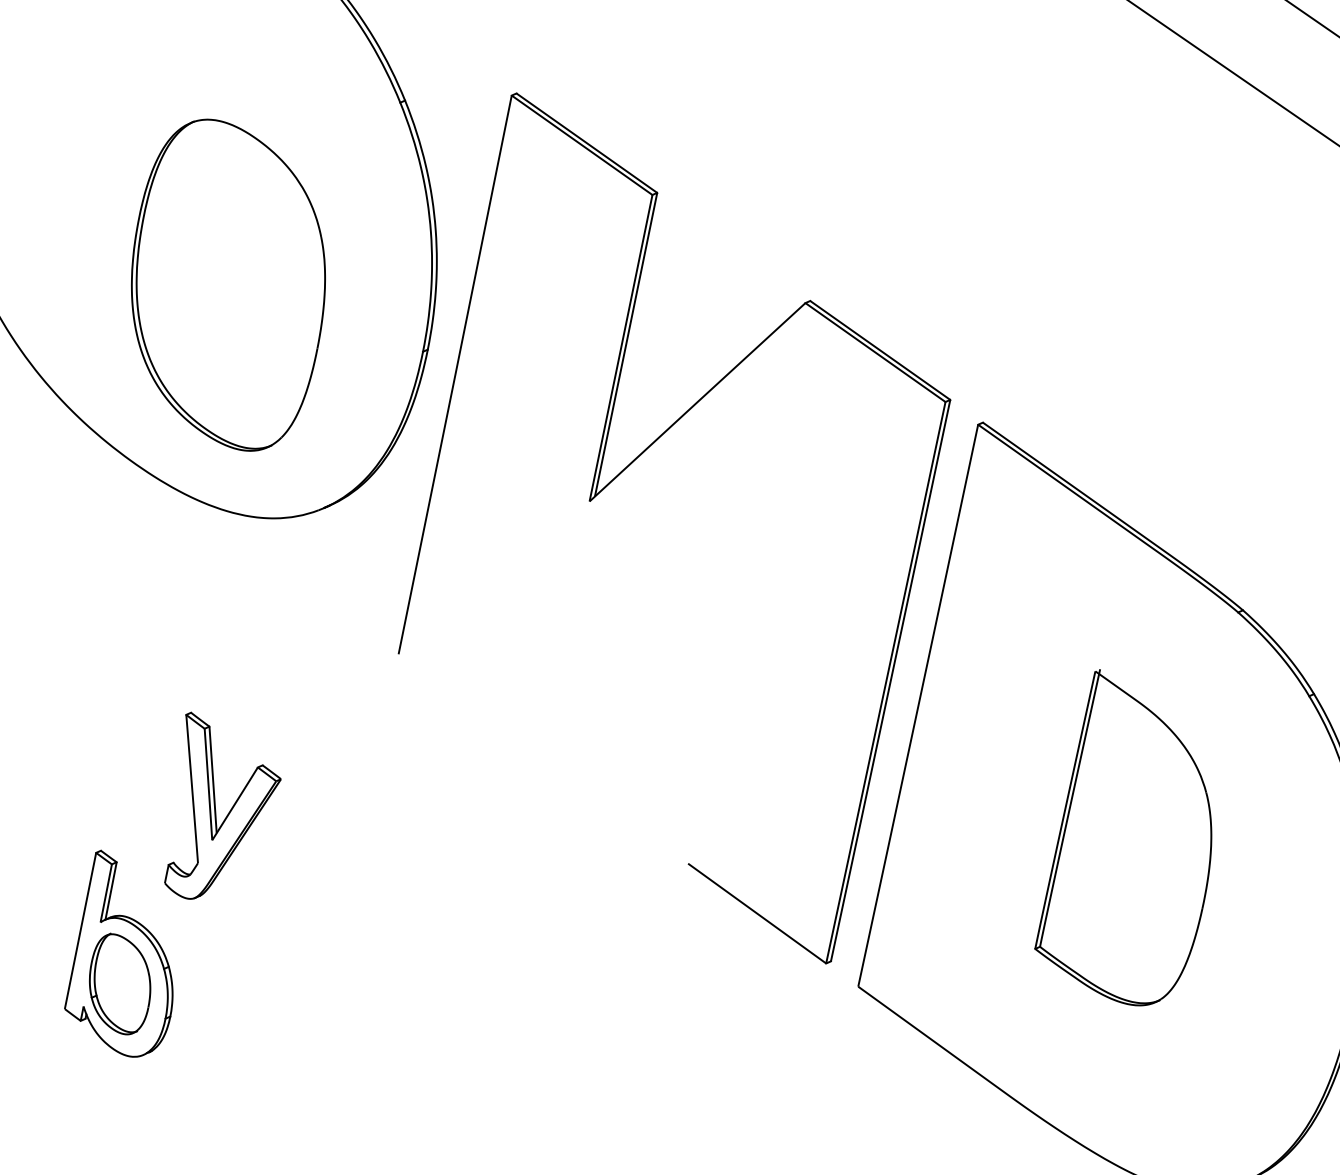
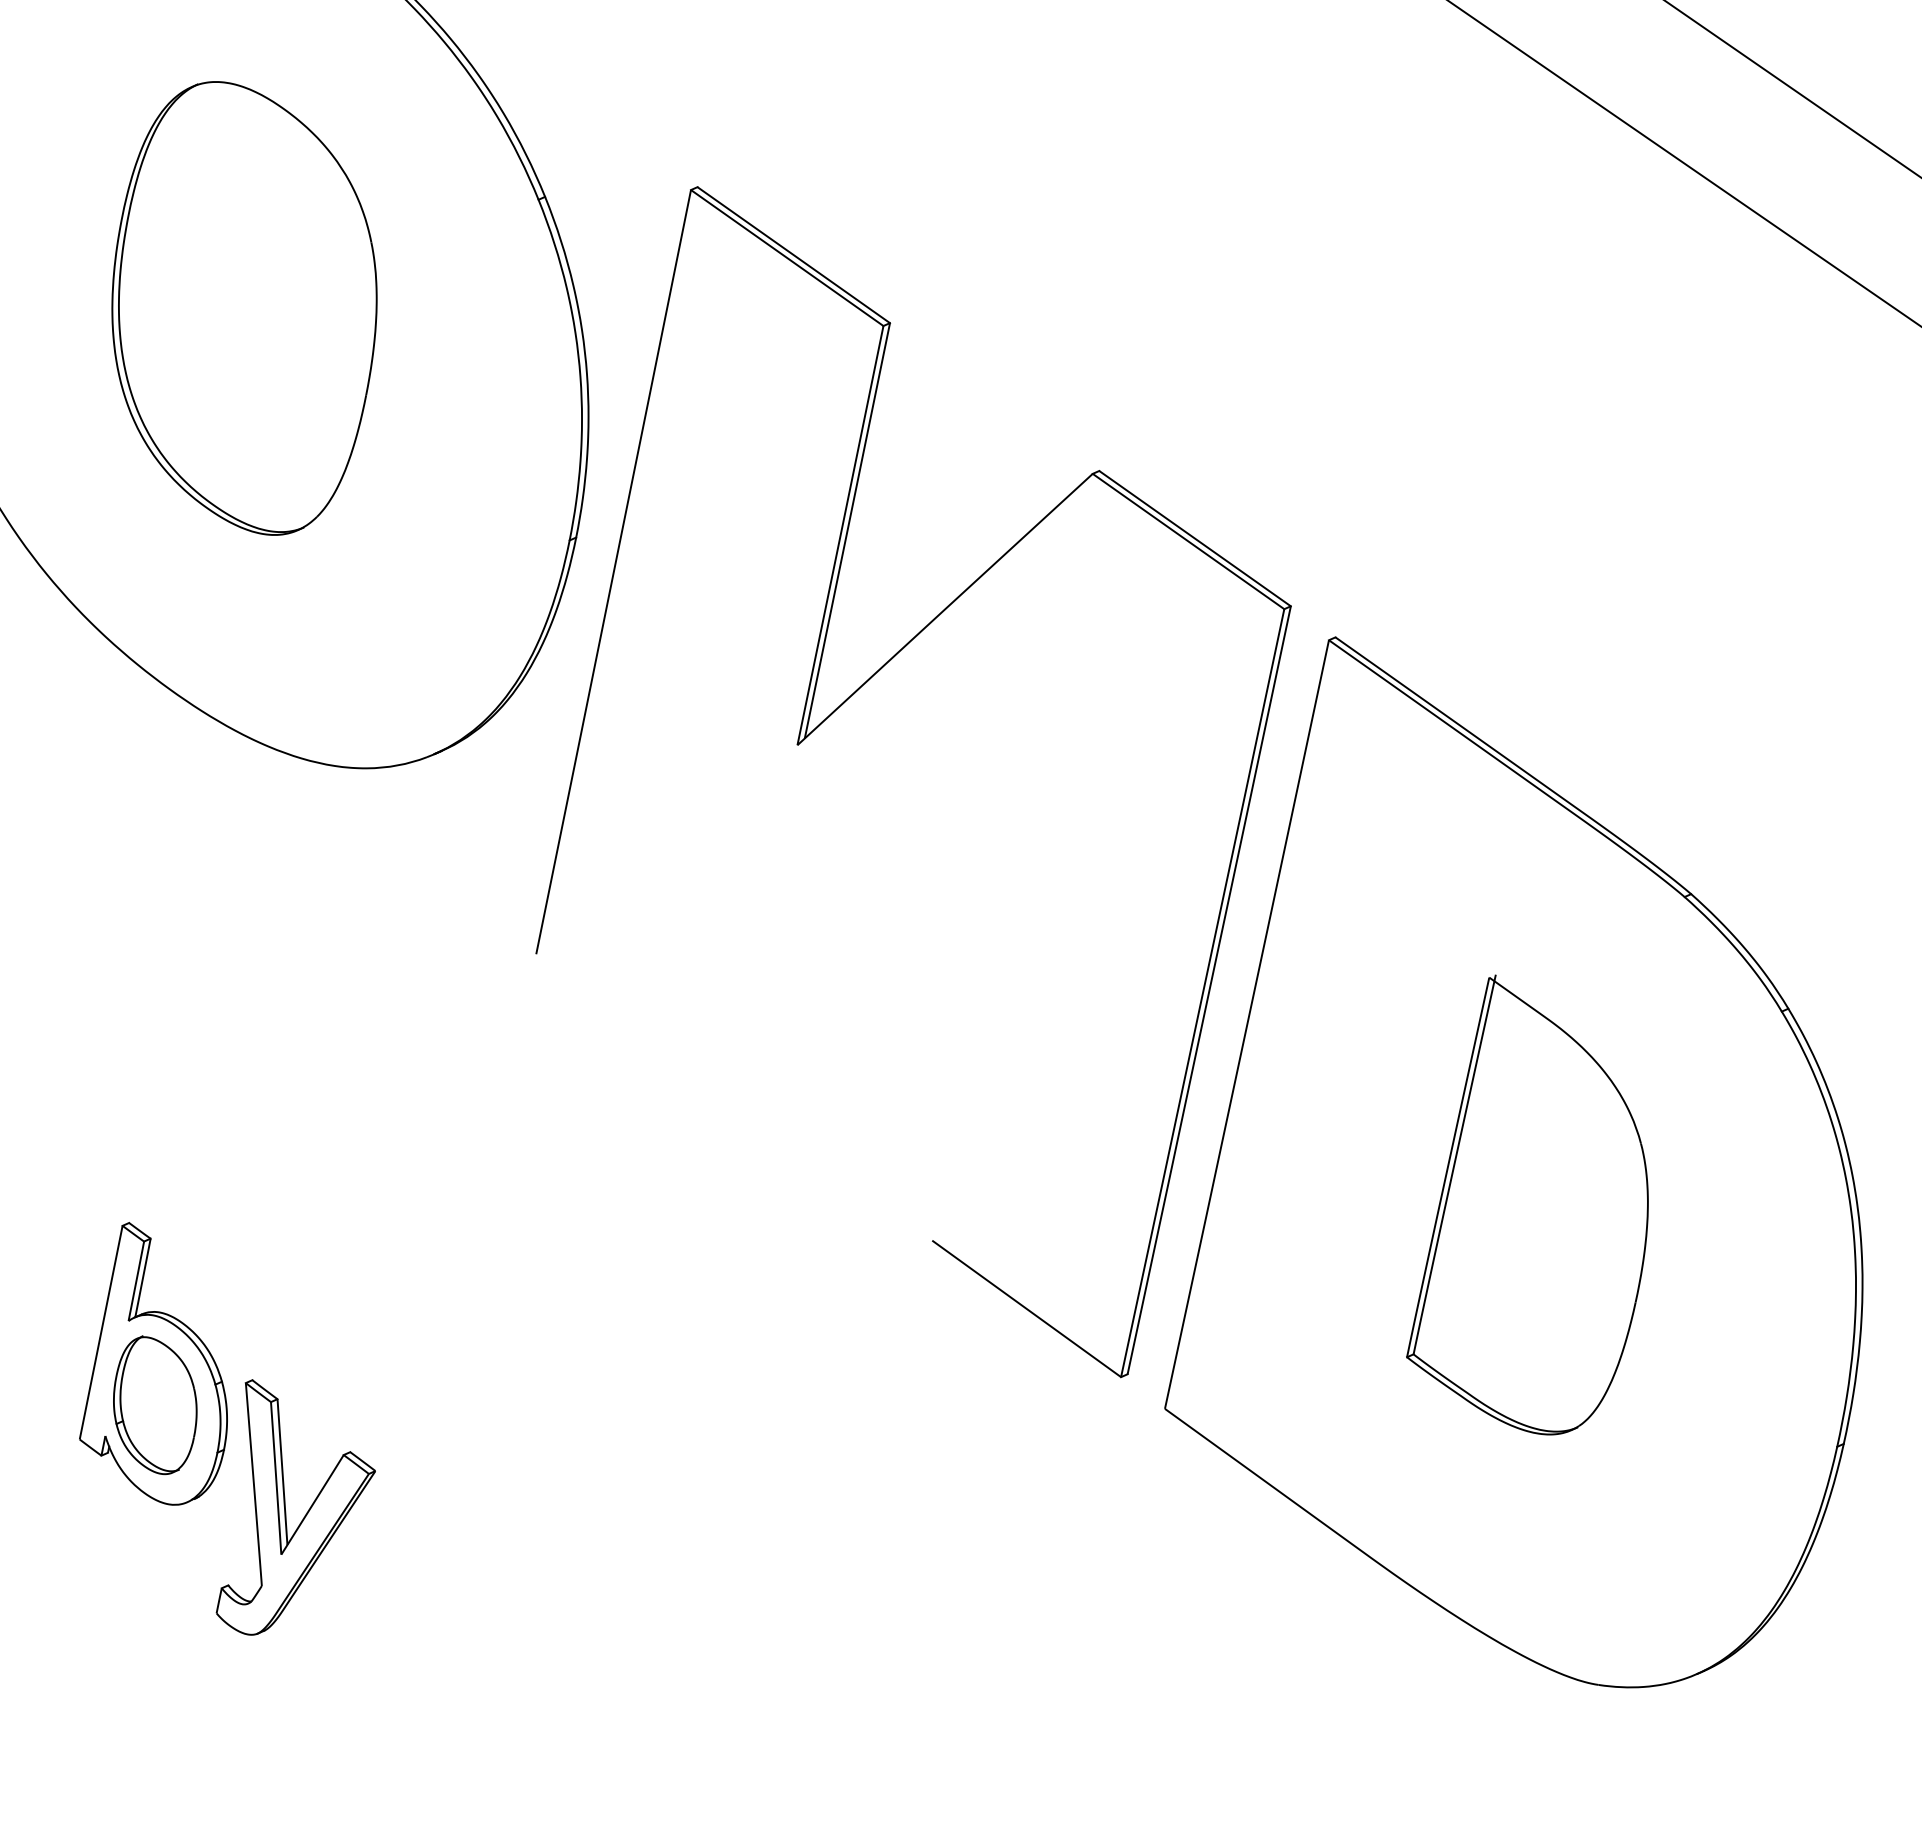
part: (228, 285) -> (244, 308), moved
part: (216, 808) -> (286, 1511), moved

